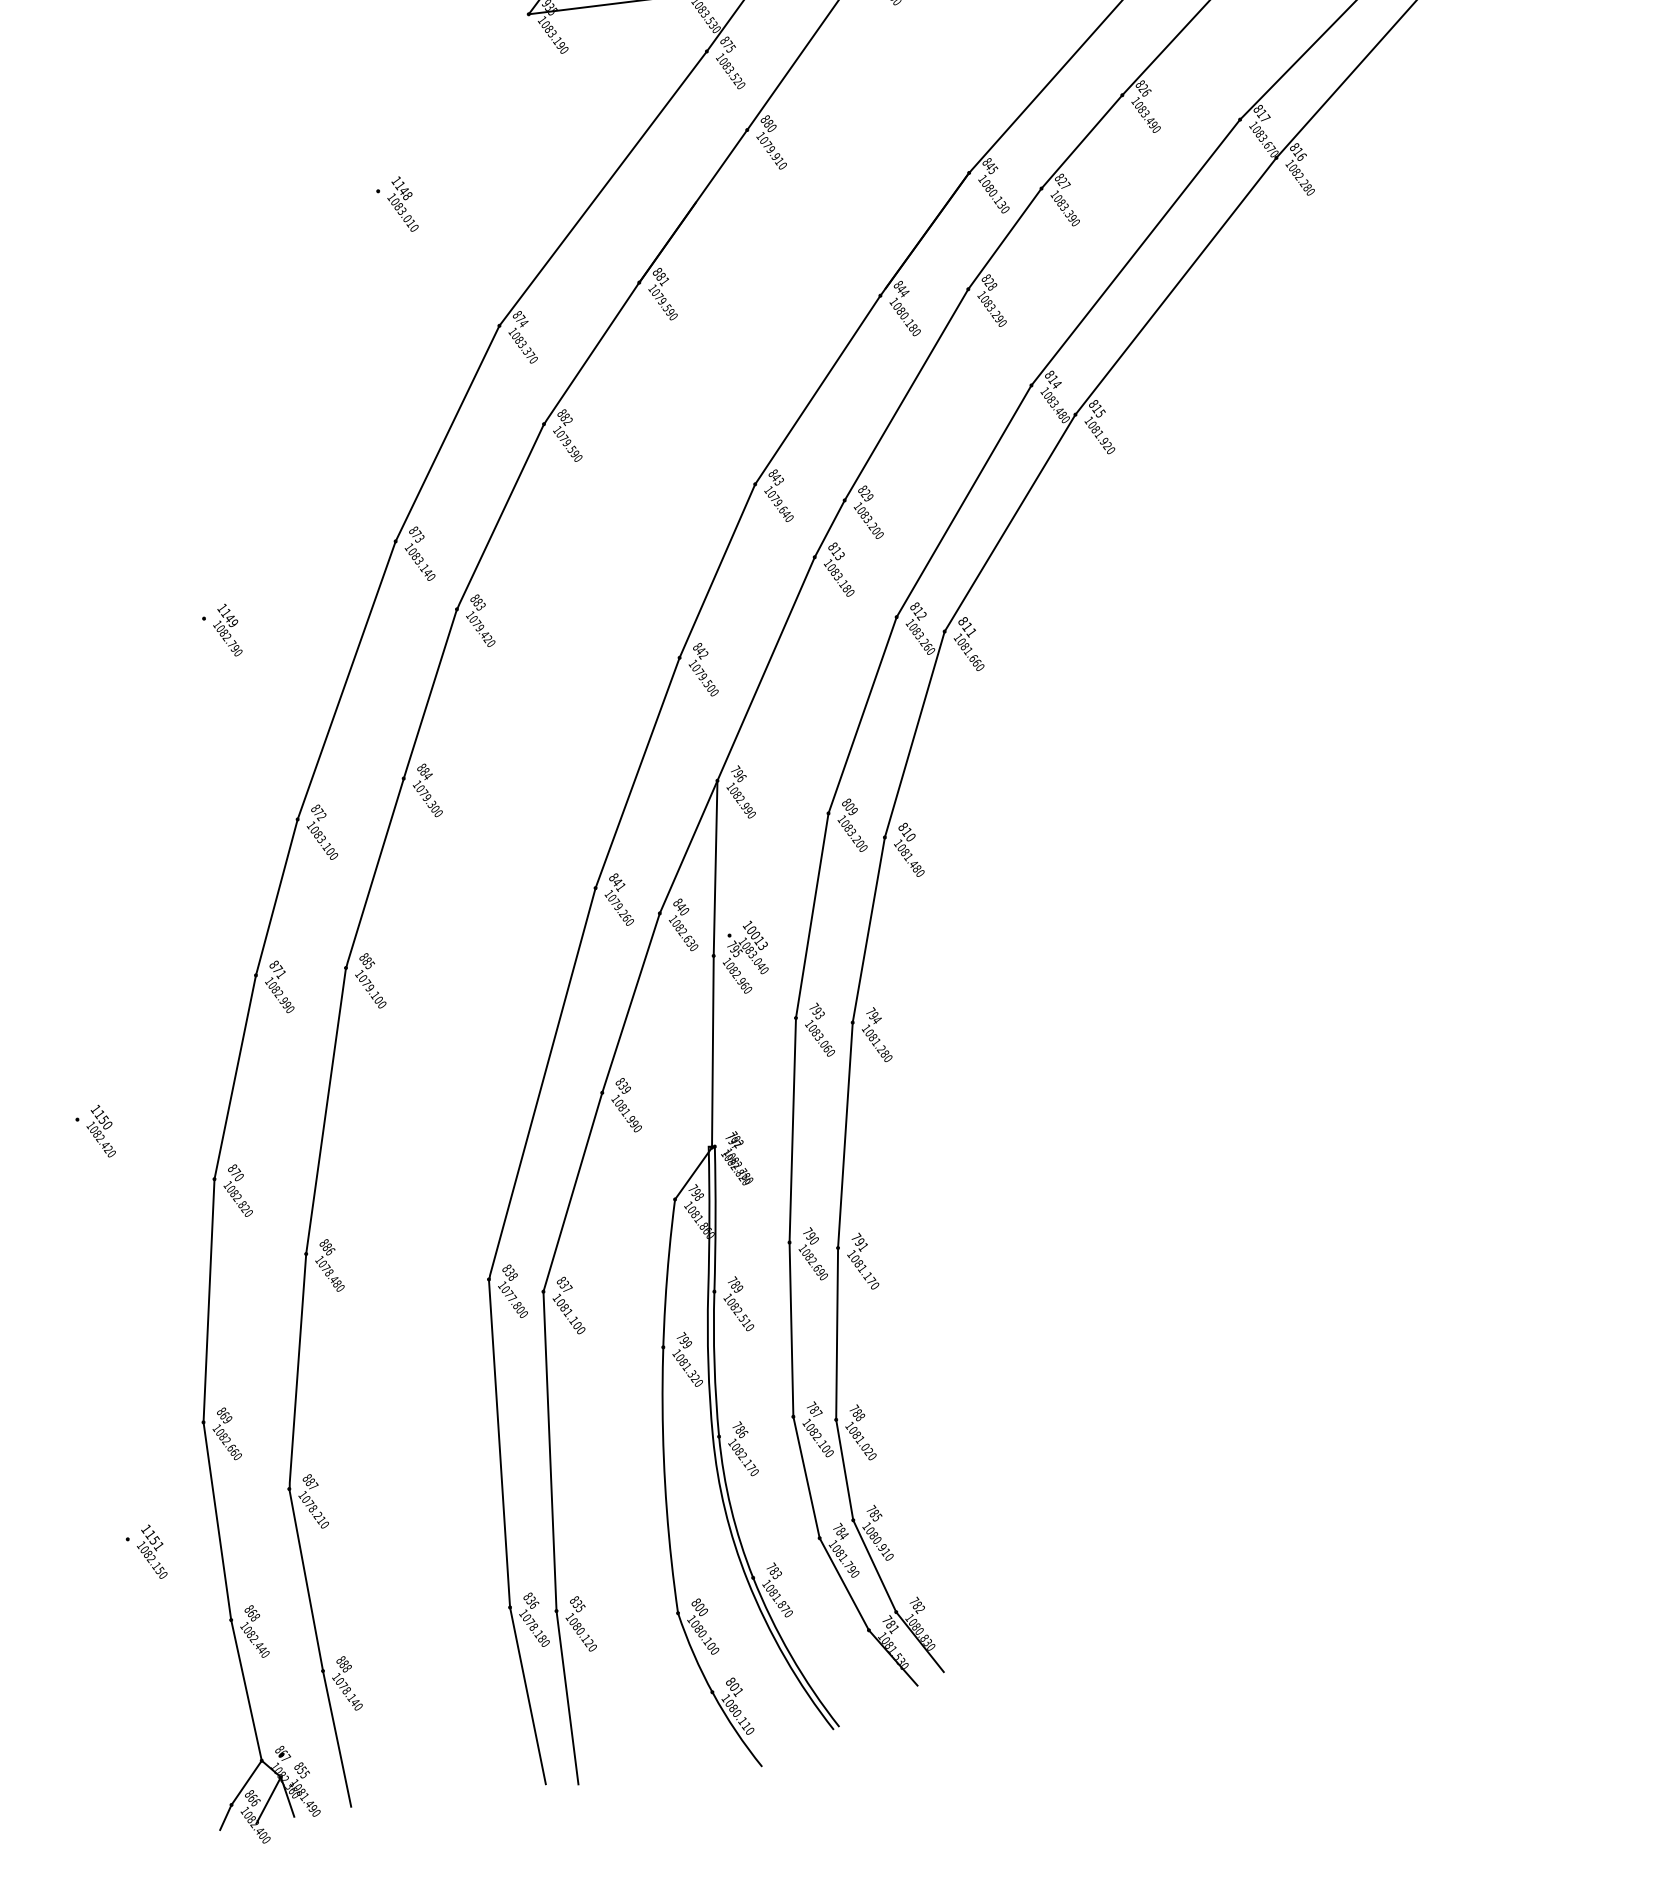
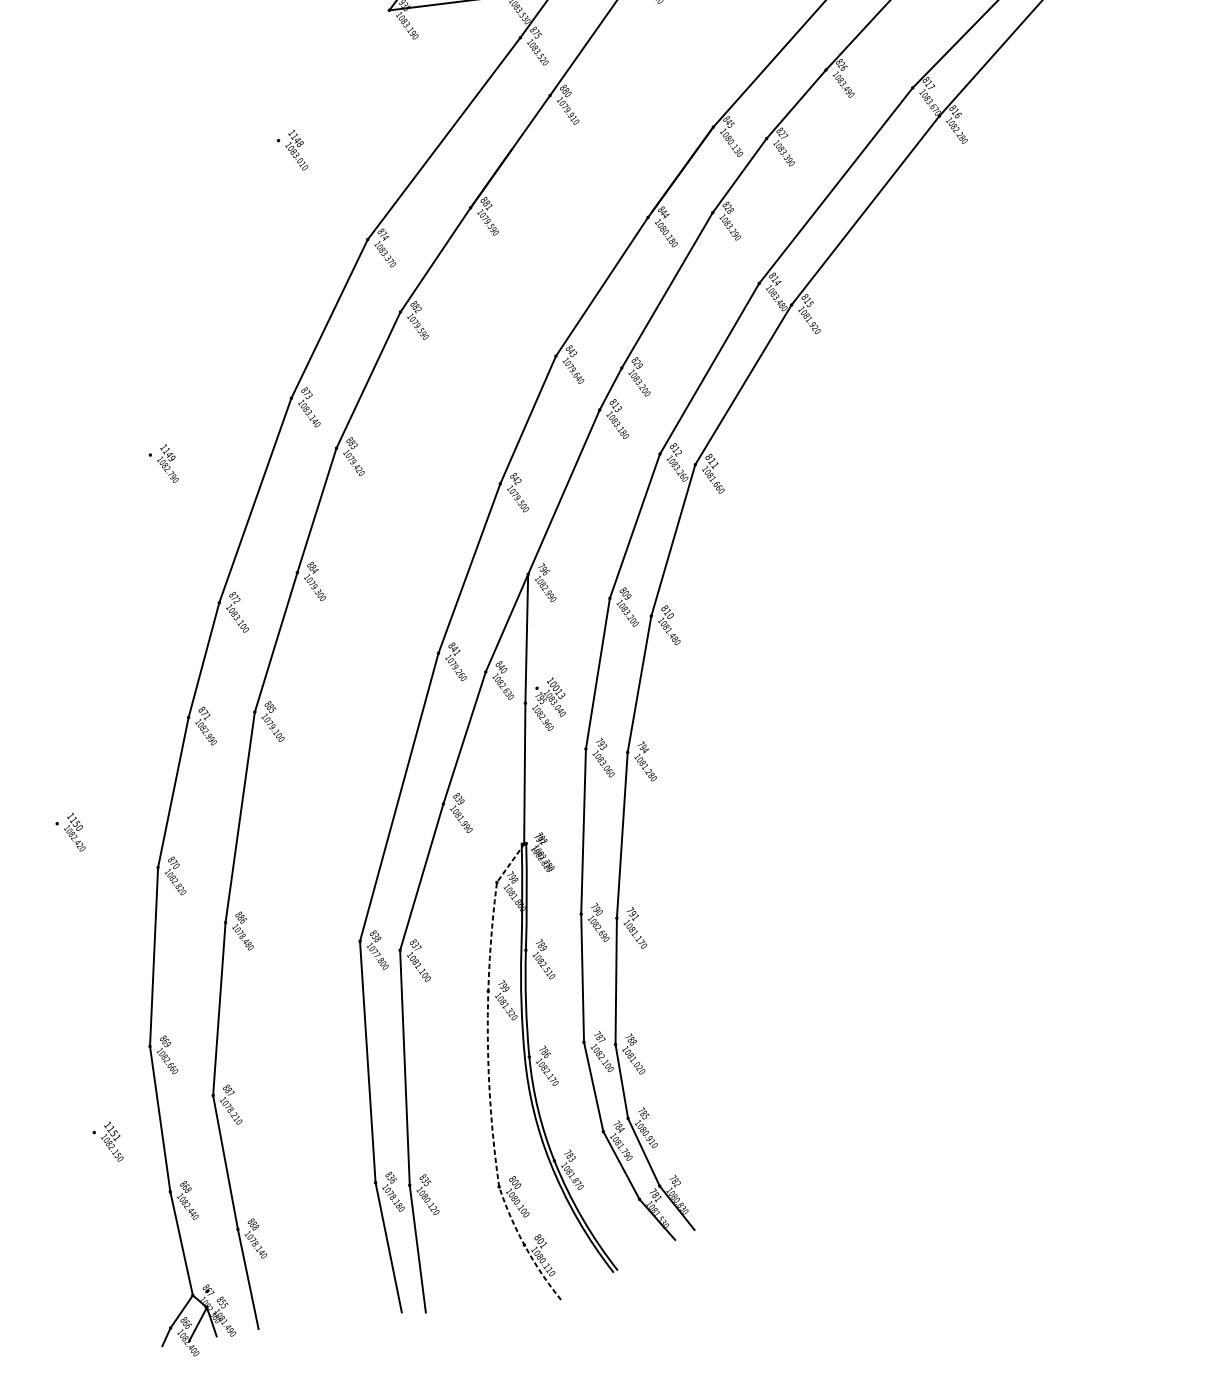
line: (664, 1466) -> (489, 1078), solid -> dashed

